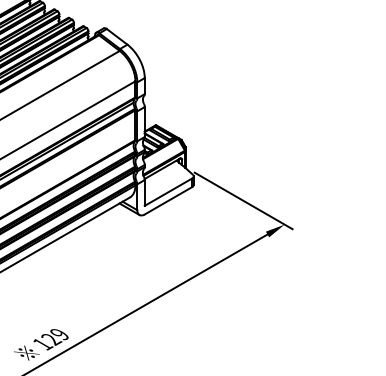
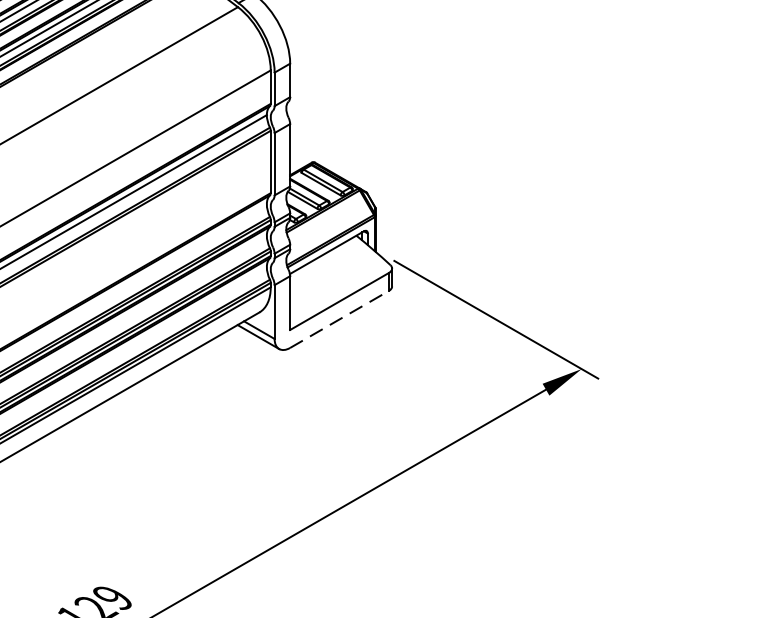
line: (168, 200) -> (339, 318), solid -> dashed

